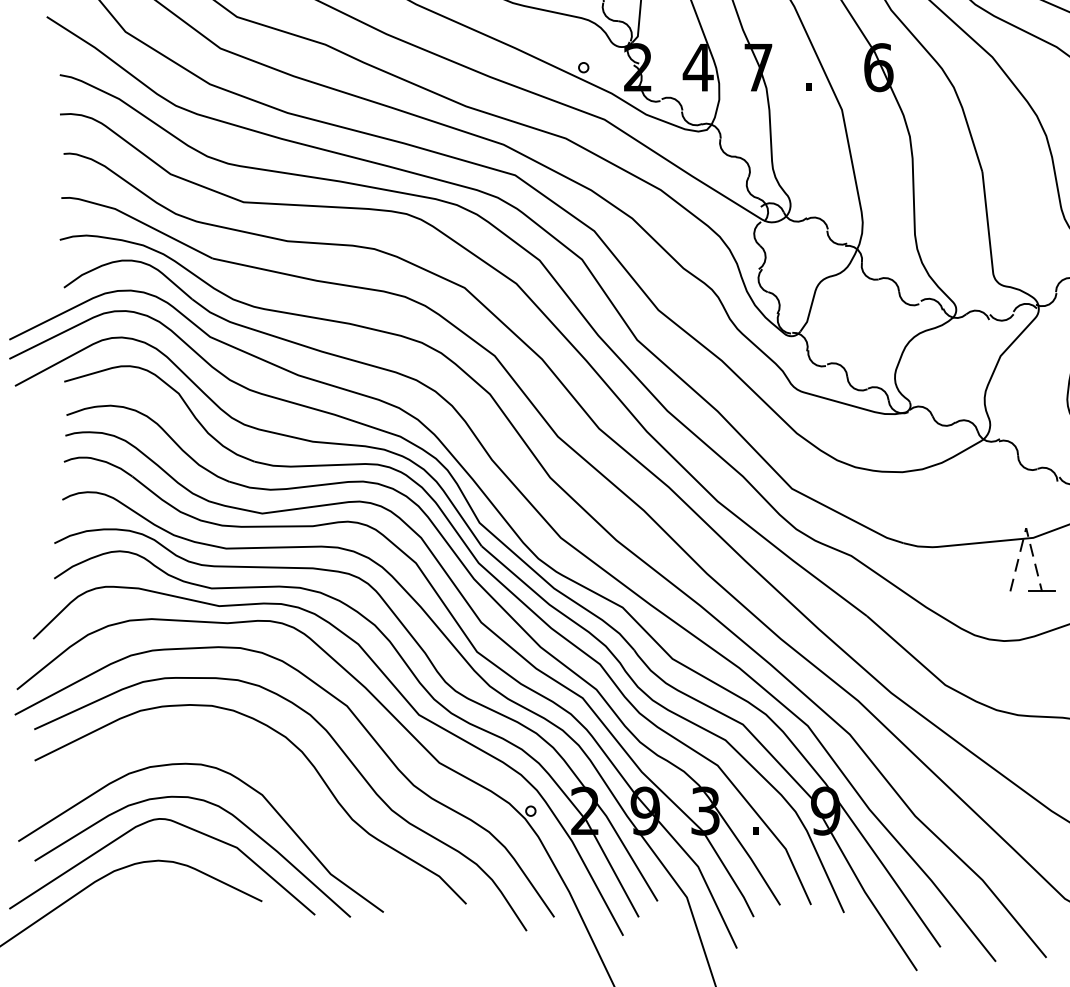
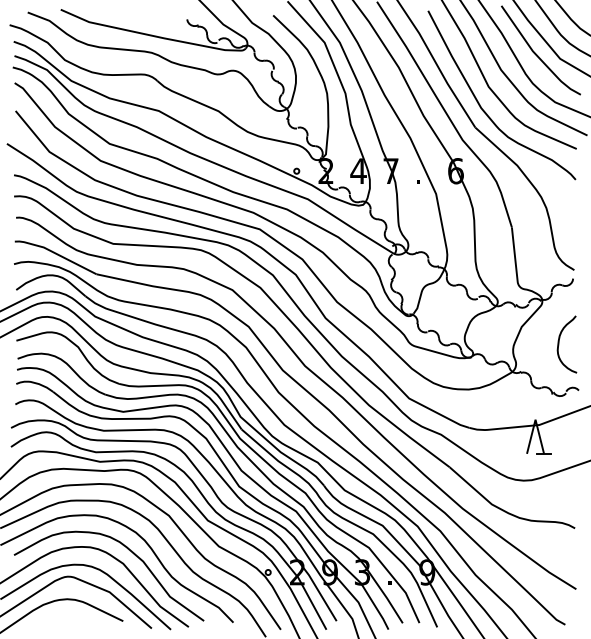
line: (1026, 527) -> (535, 419), dashed -> solid
curve: (271, 770) -> (128, 550), added

